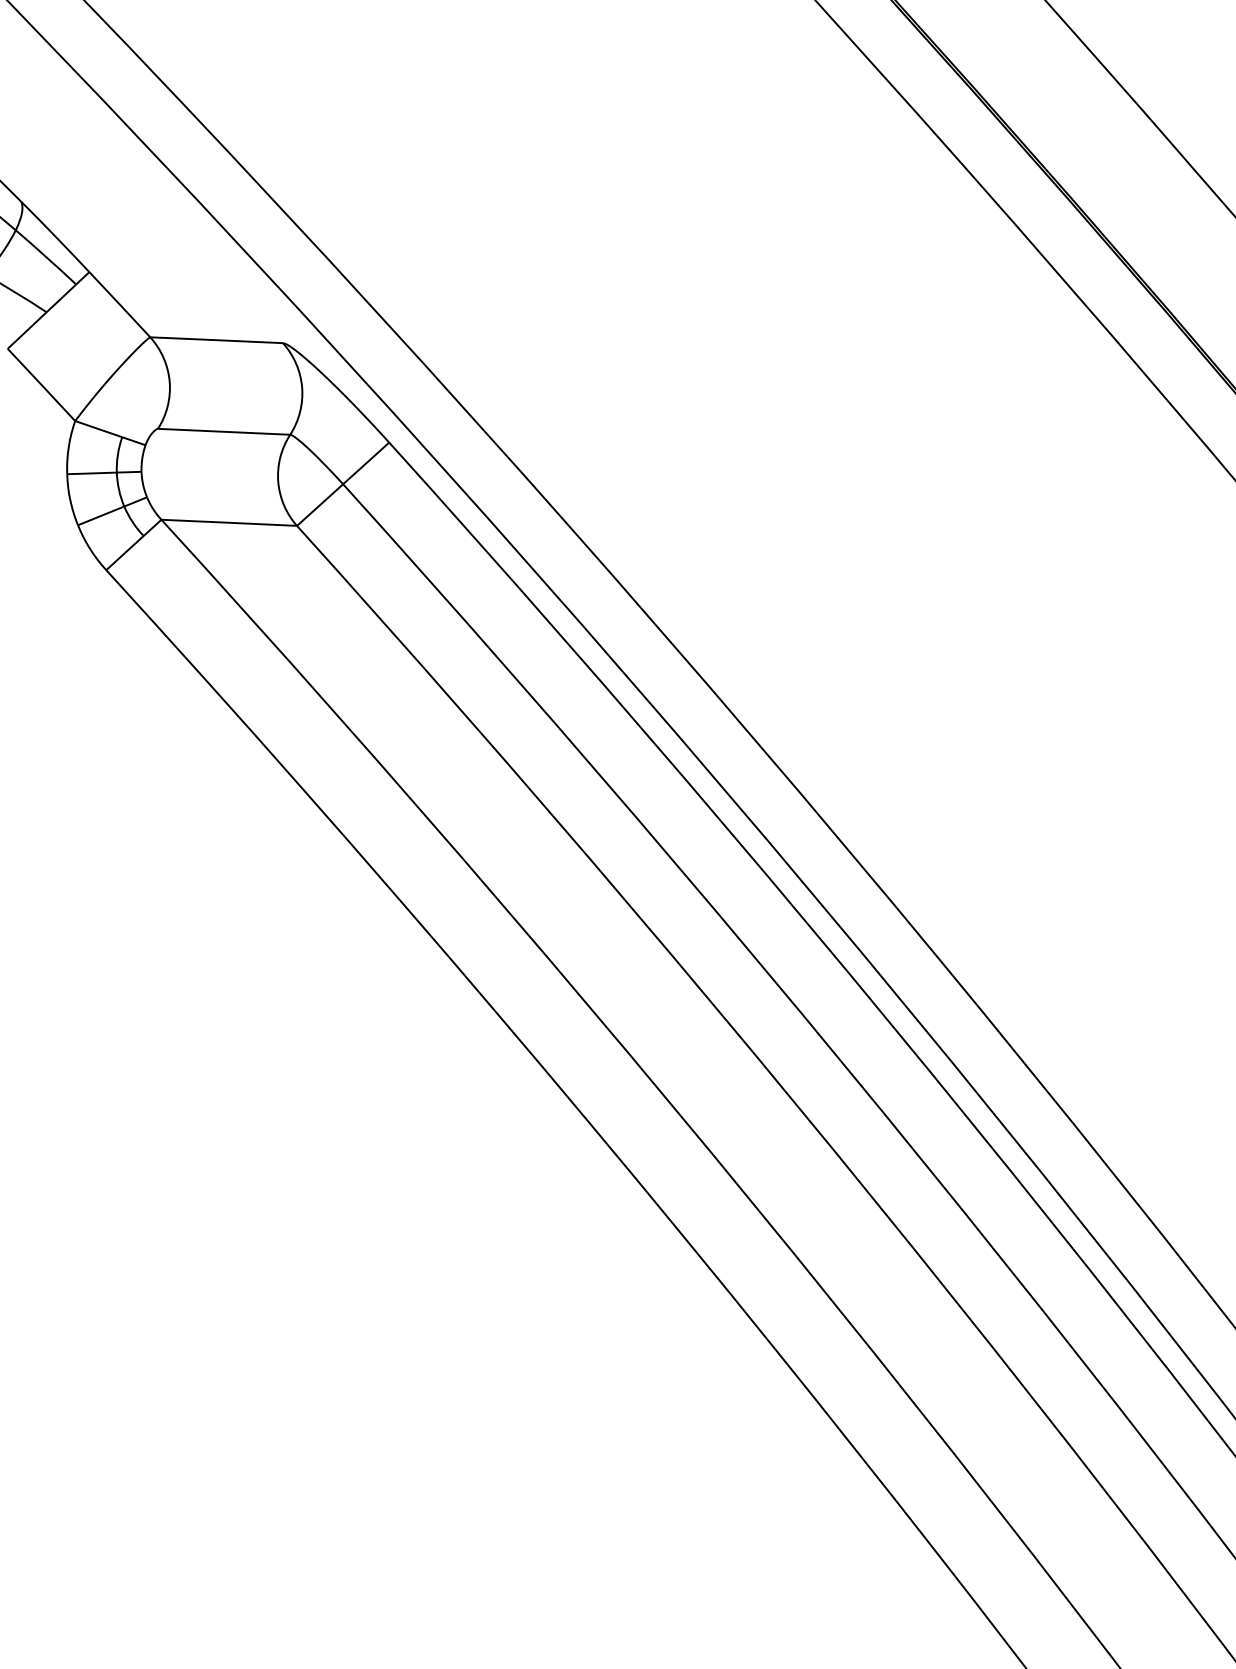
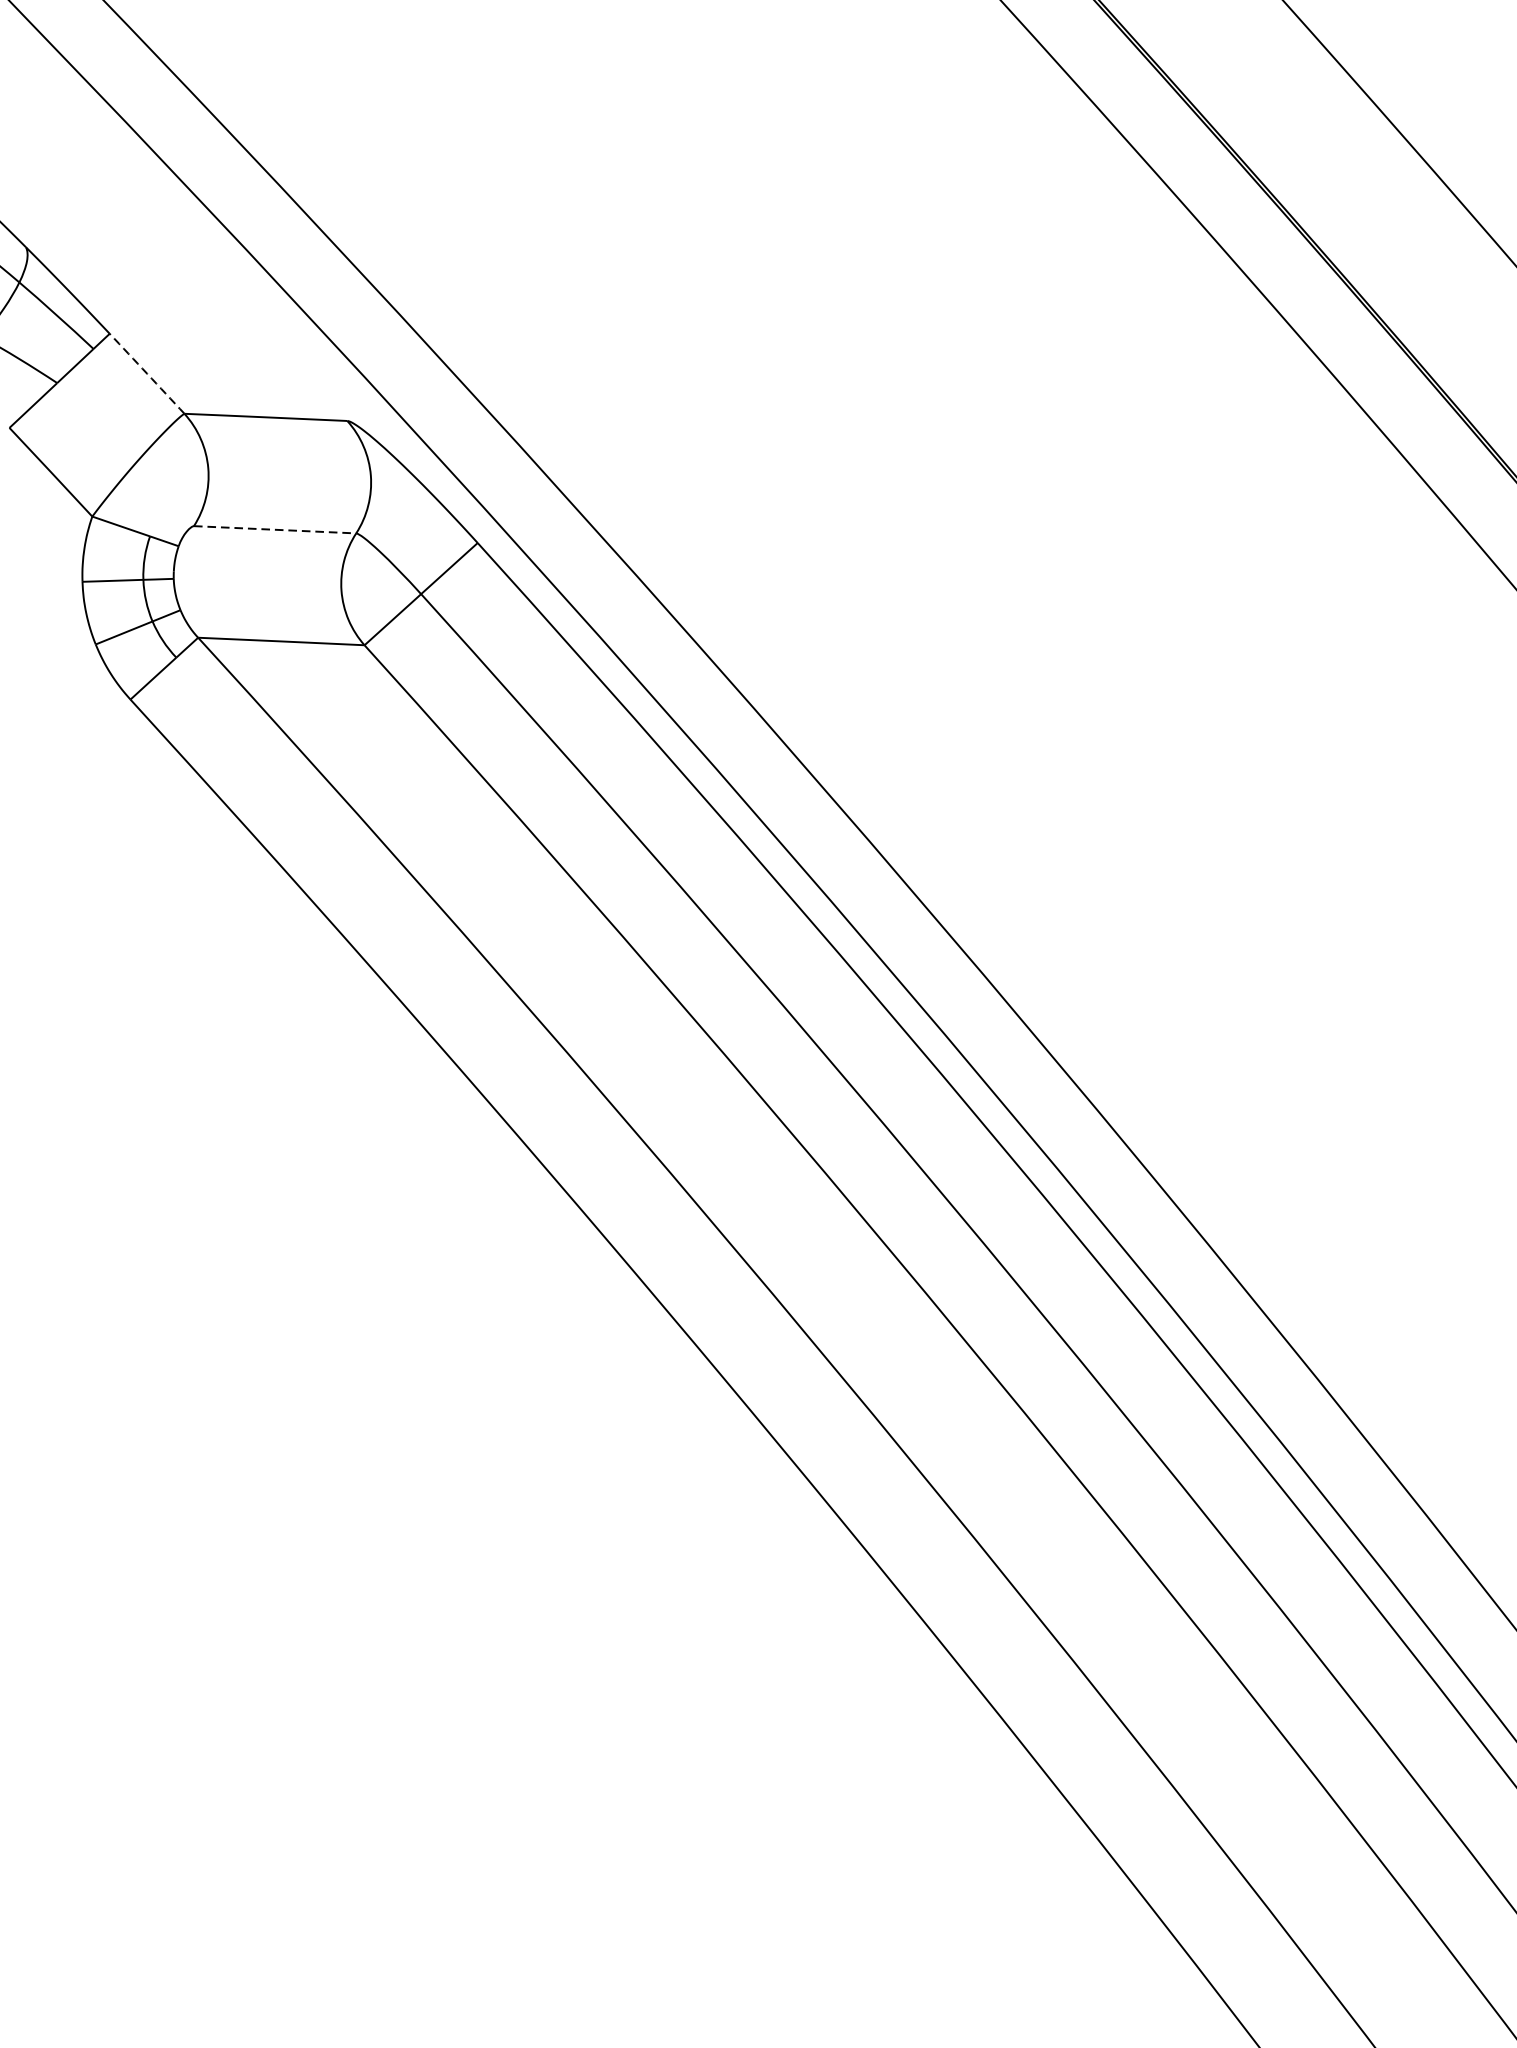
arc: (119, 304) -> (146, 373), solid -> dashed
line: (224, 431) -> (275, 529), solid -> dashed

